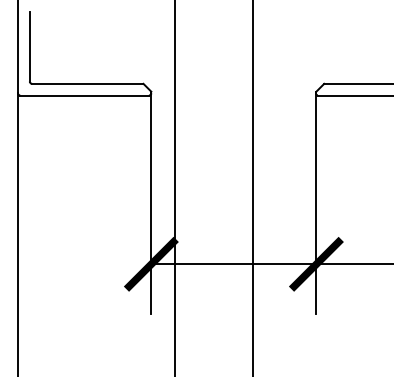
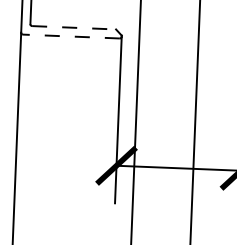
line: (87, 83) -> (73, 27), solid -> dashed
line: (84, 95) -> (71, 36), solid -> dashed

